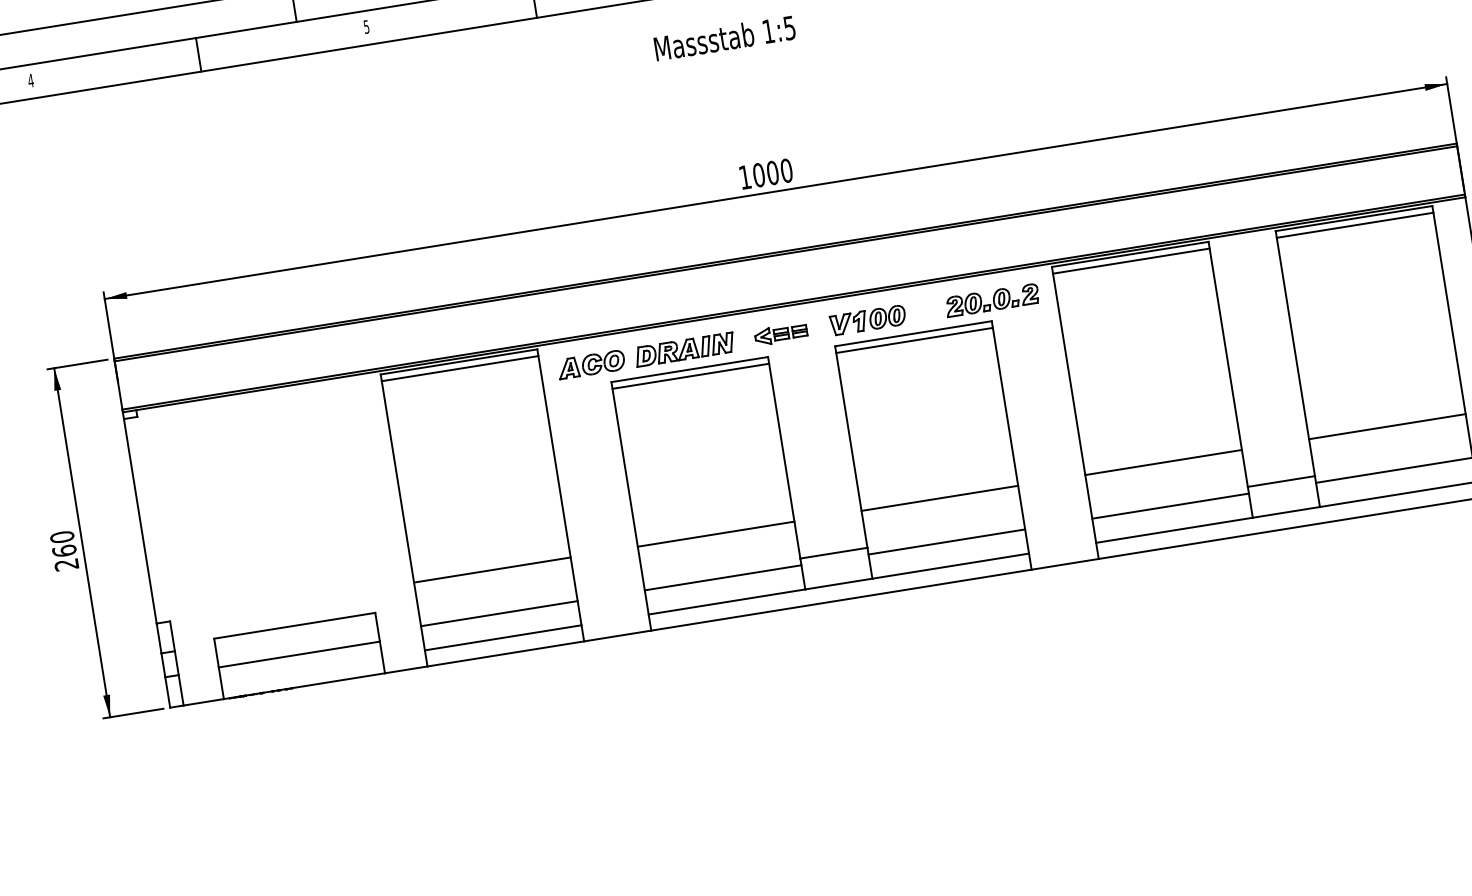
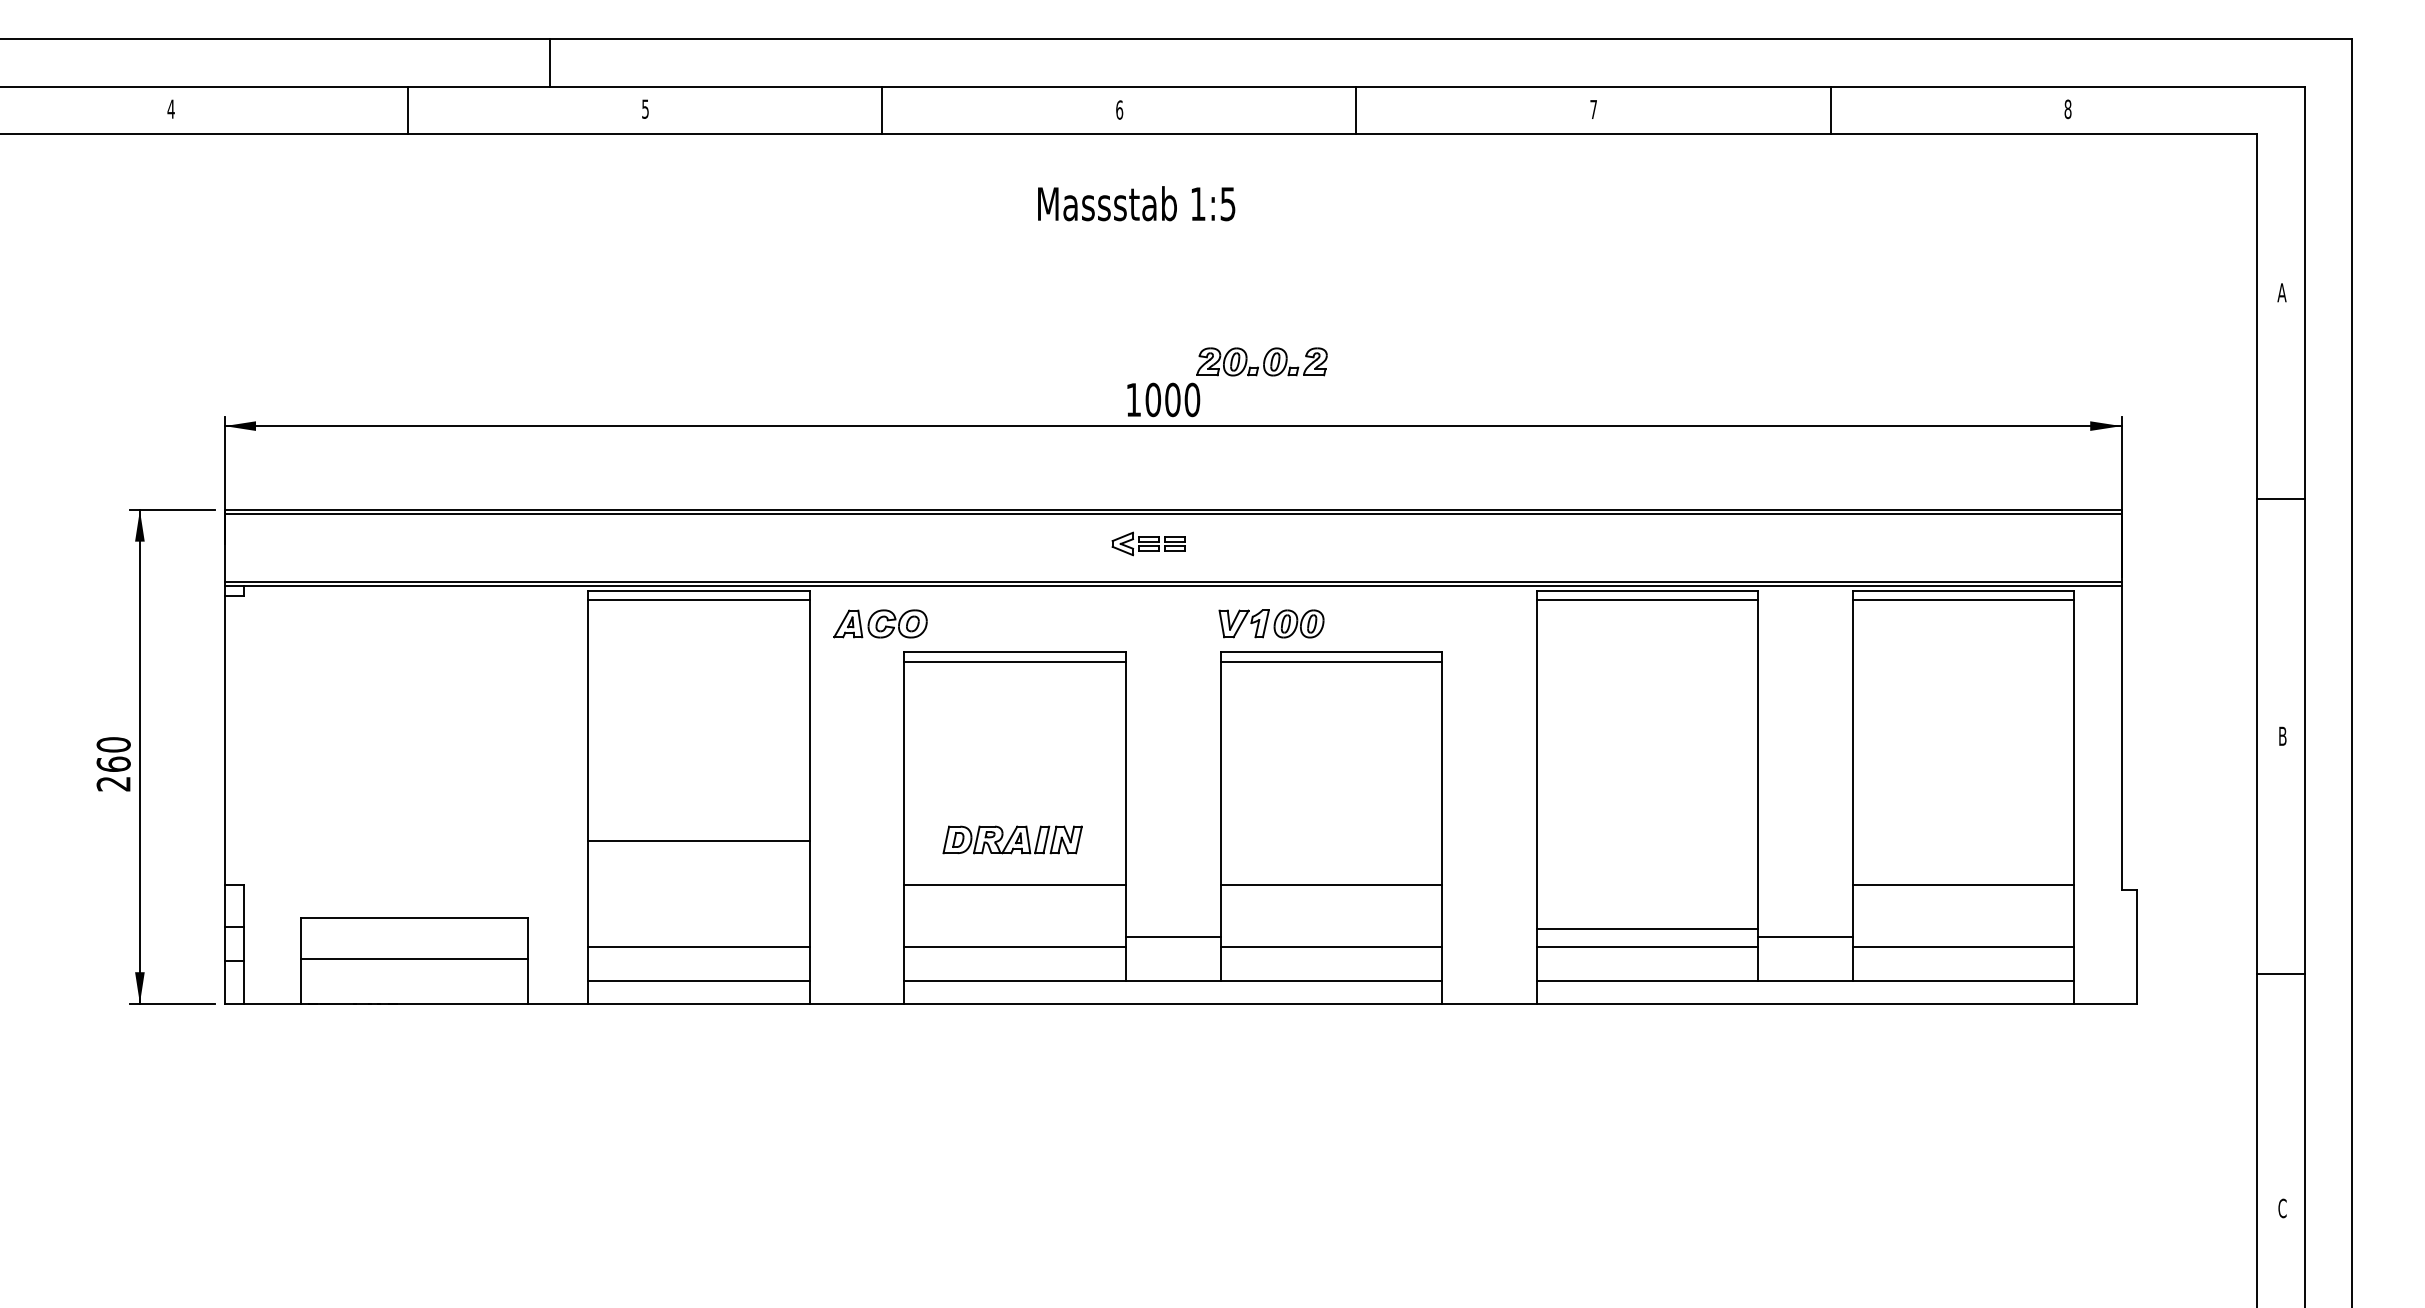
part: (991, 300) -> (1261, 361), moved
part: (780, 333) -> (1148, 543), moved
part: (684, 349) -> (1012, 839), moved
line: (1163, 462) -> (1646, 928), moved
line: (492, 569) -> (698, 840), moved

